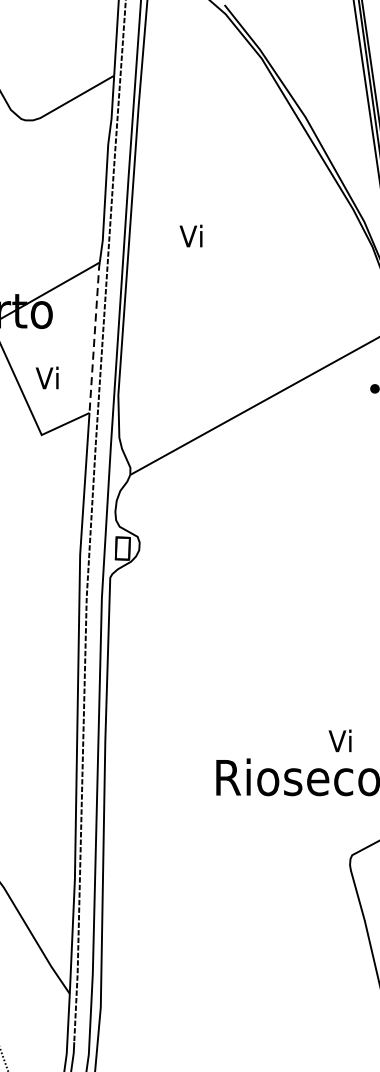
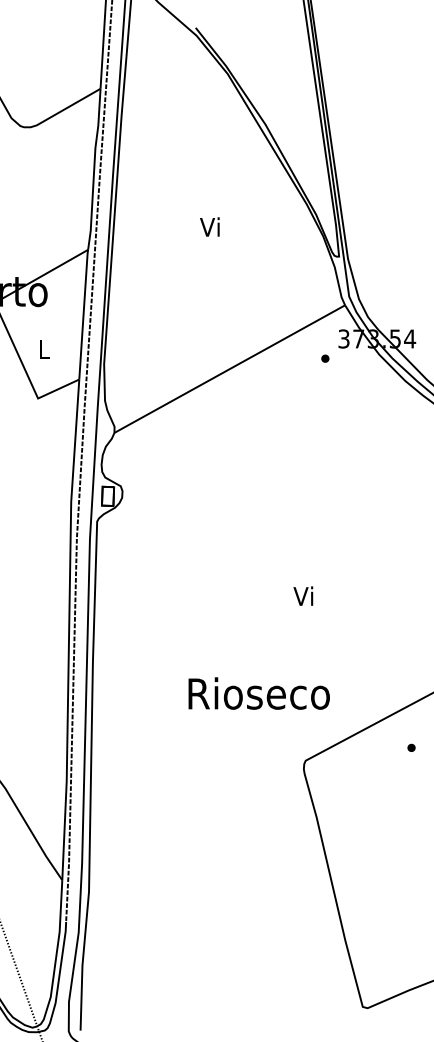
text: (190, 235) -> (209, 226), moved
line: (94, 337) -> (83, 314), dashed -> solid
text: (46, 377) -> (42, 348), Vi -> L
text: (340, 740) -> (303, 595), moved

